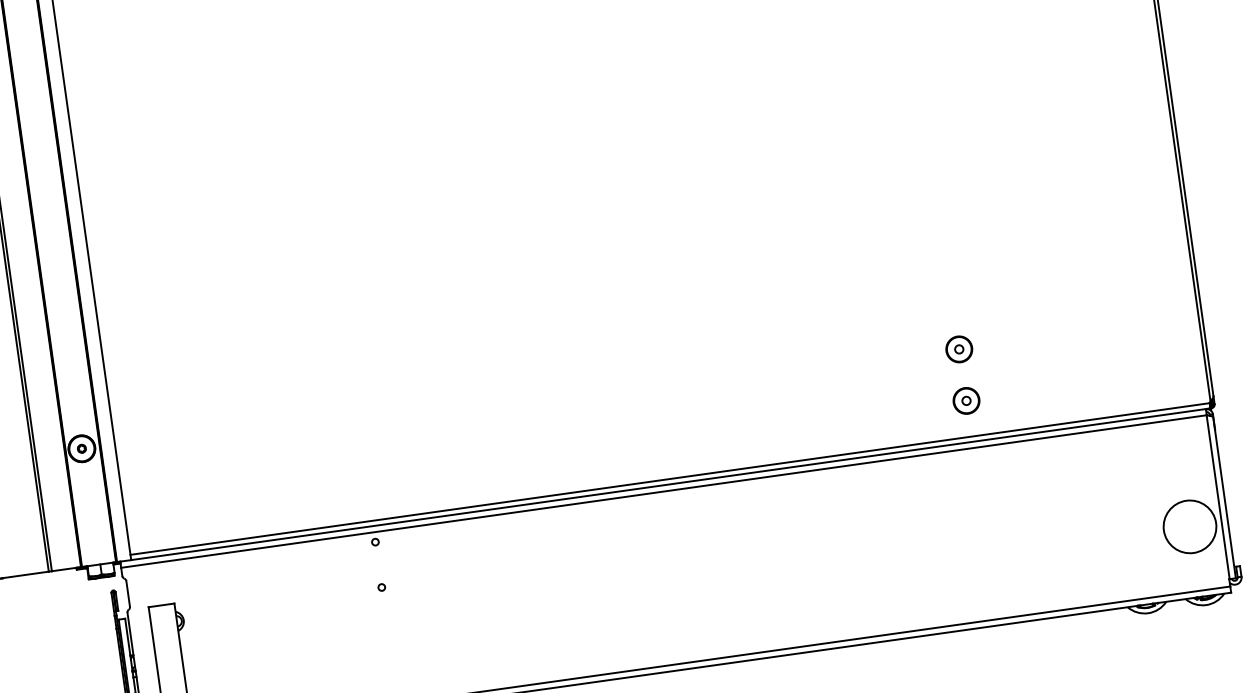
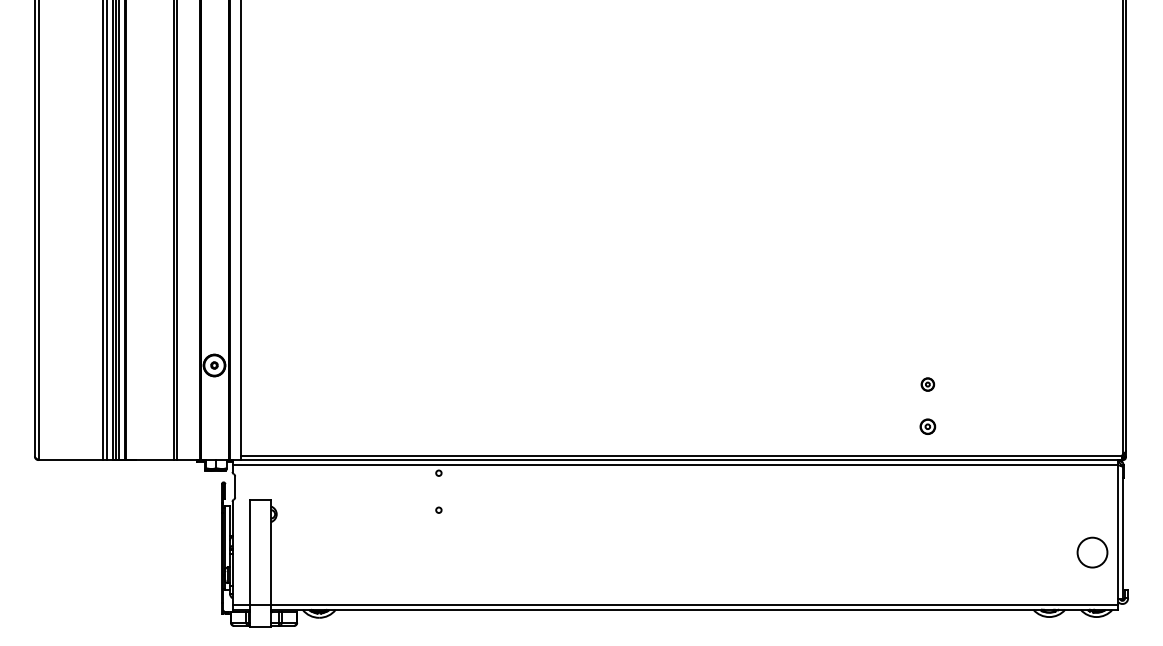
part: (958, 349) -> (927, 384), size x0.6
part: (966, 400) -> (927, 426), size x0.7
circle: (1189, 526) -> (1092, 552), size x0.7

